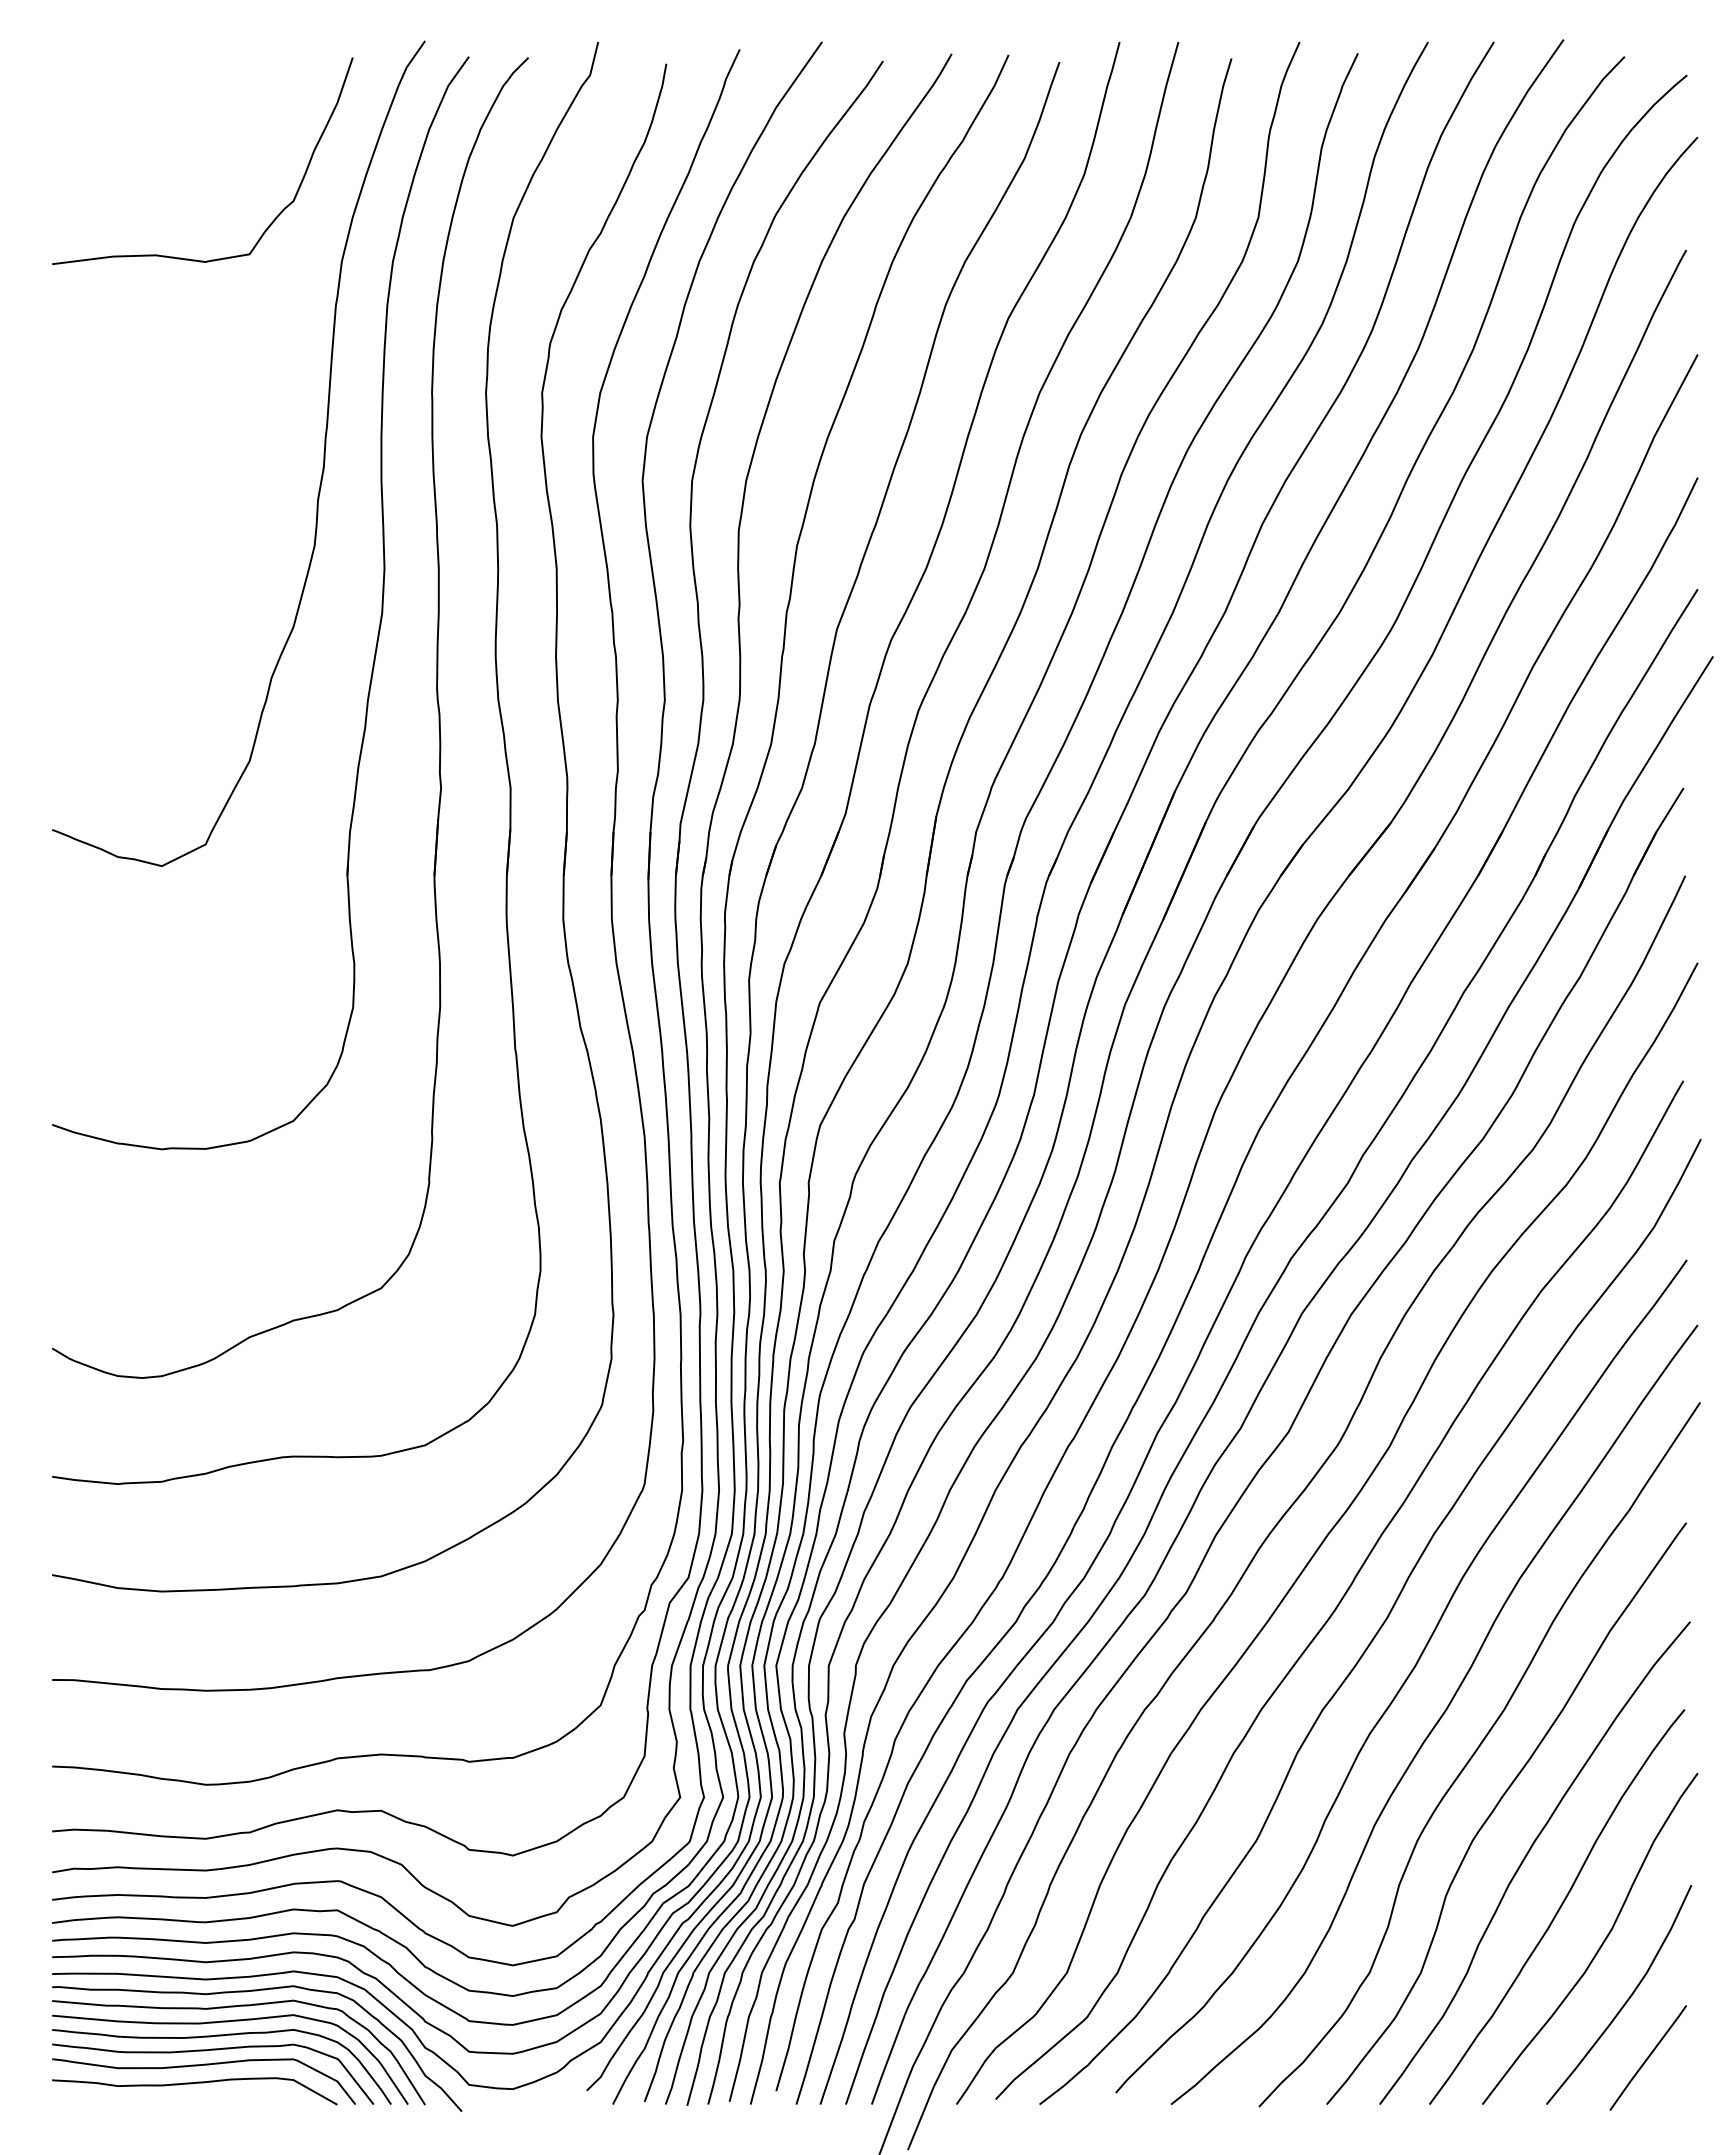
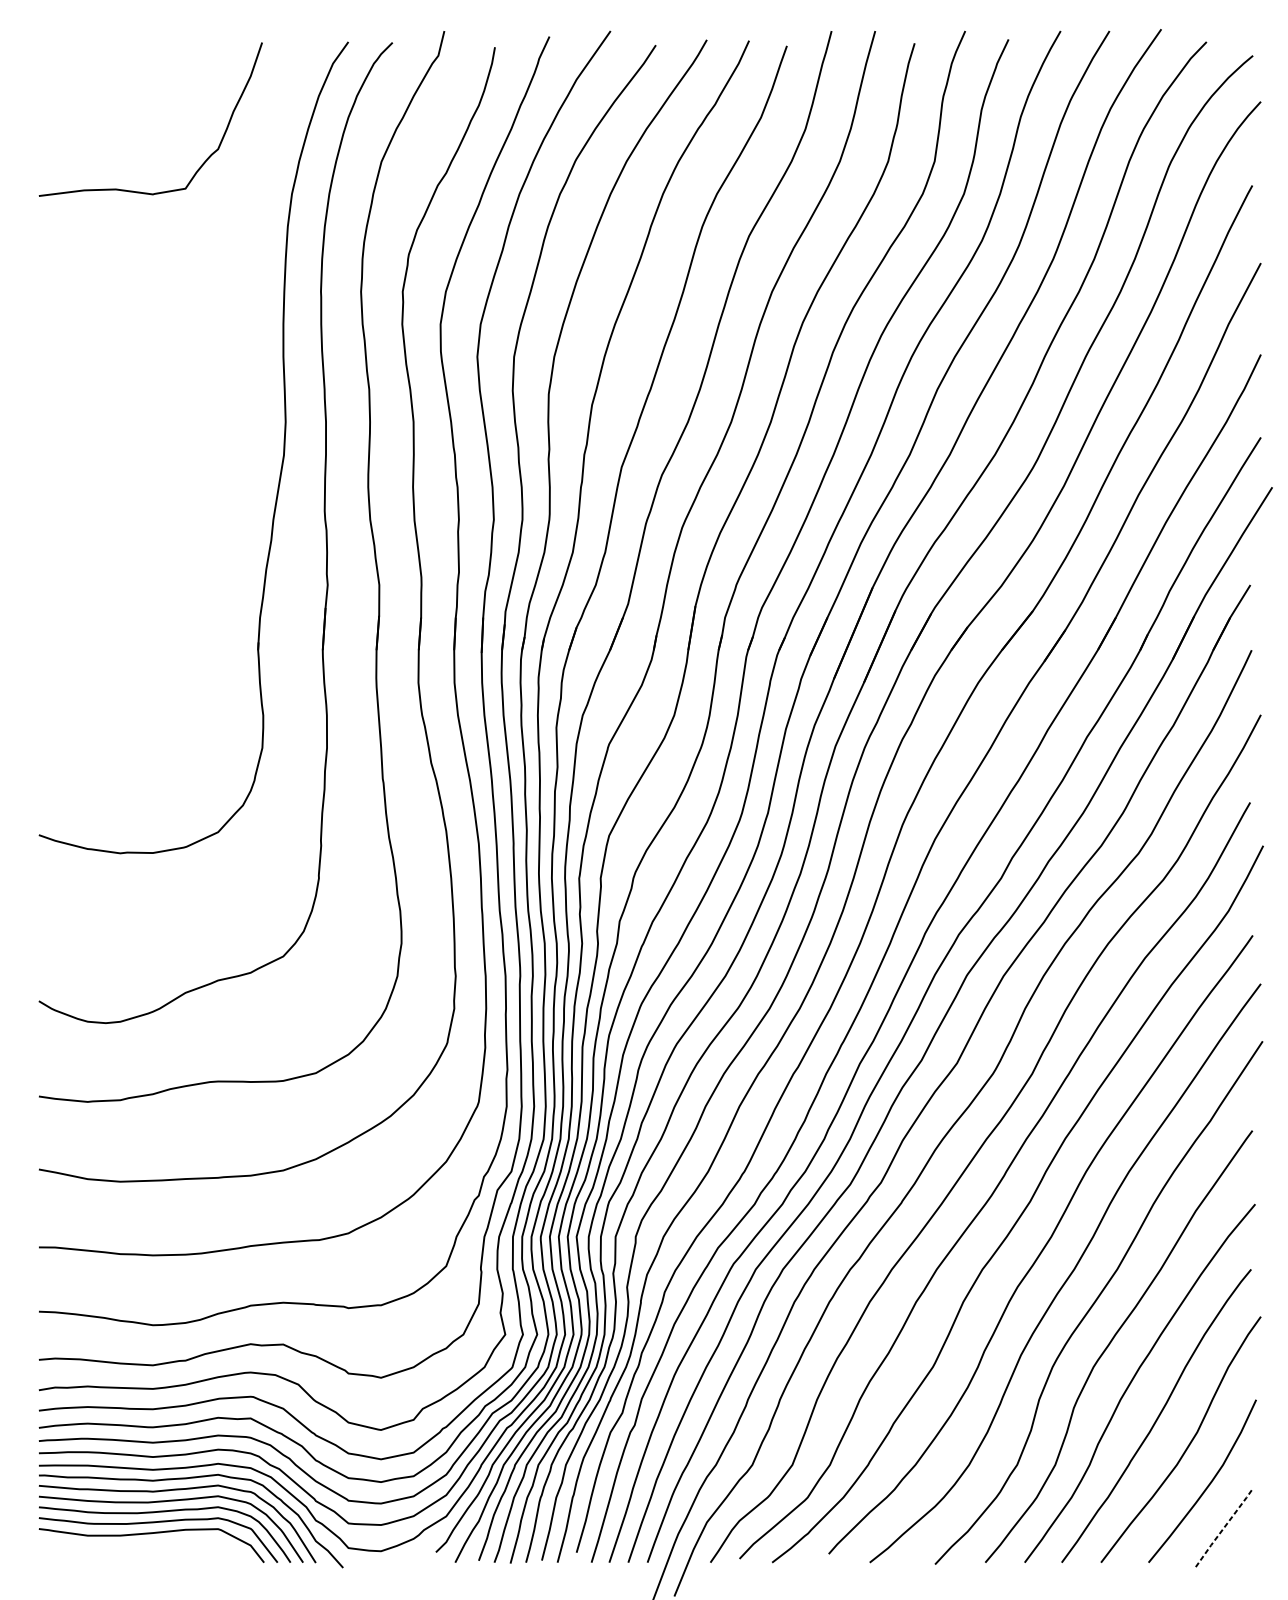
curve: (323, 453) -> (240, 336), removed
line: (1648, 2057) -> (1224, 1527), solid -> dashed
curve: (191, 2084) -> (142, 1547), removed

